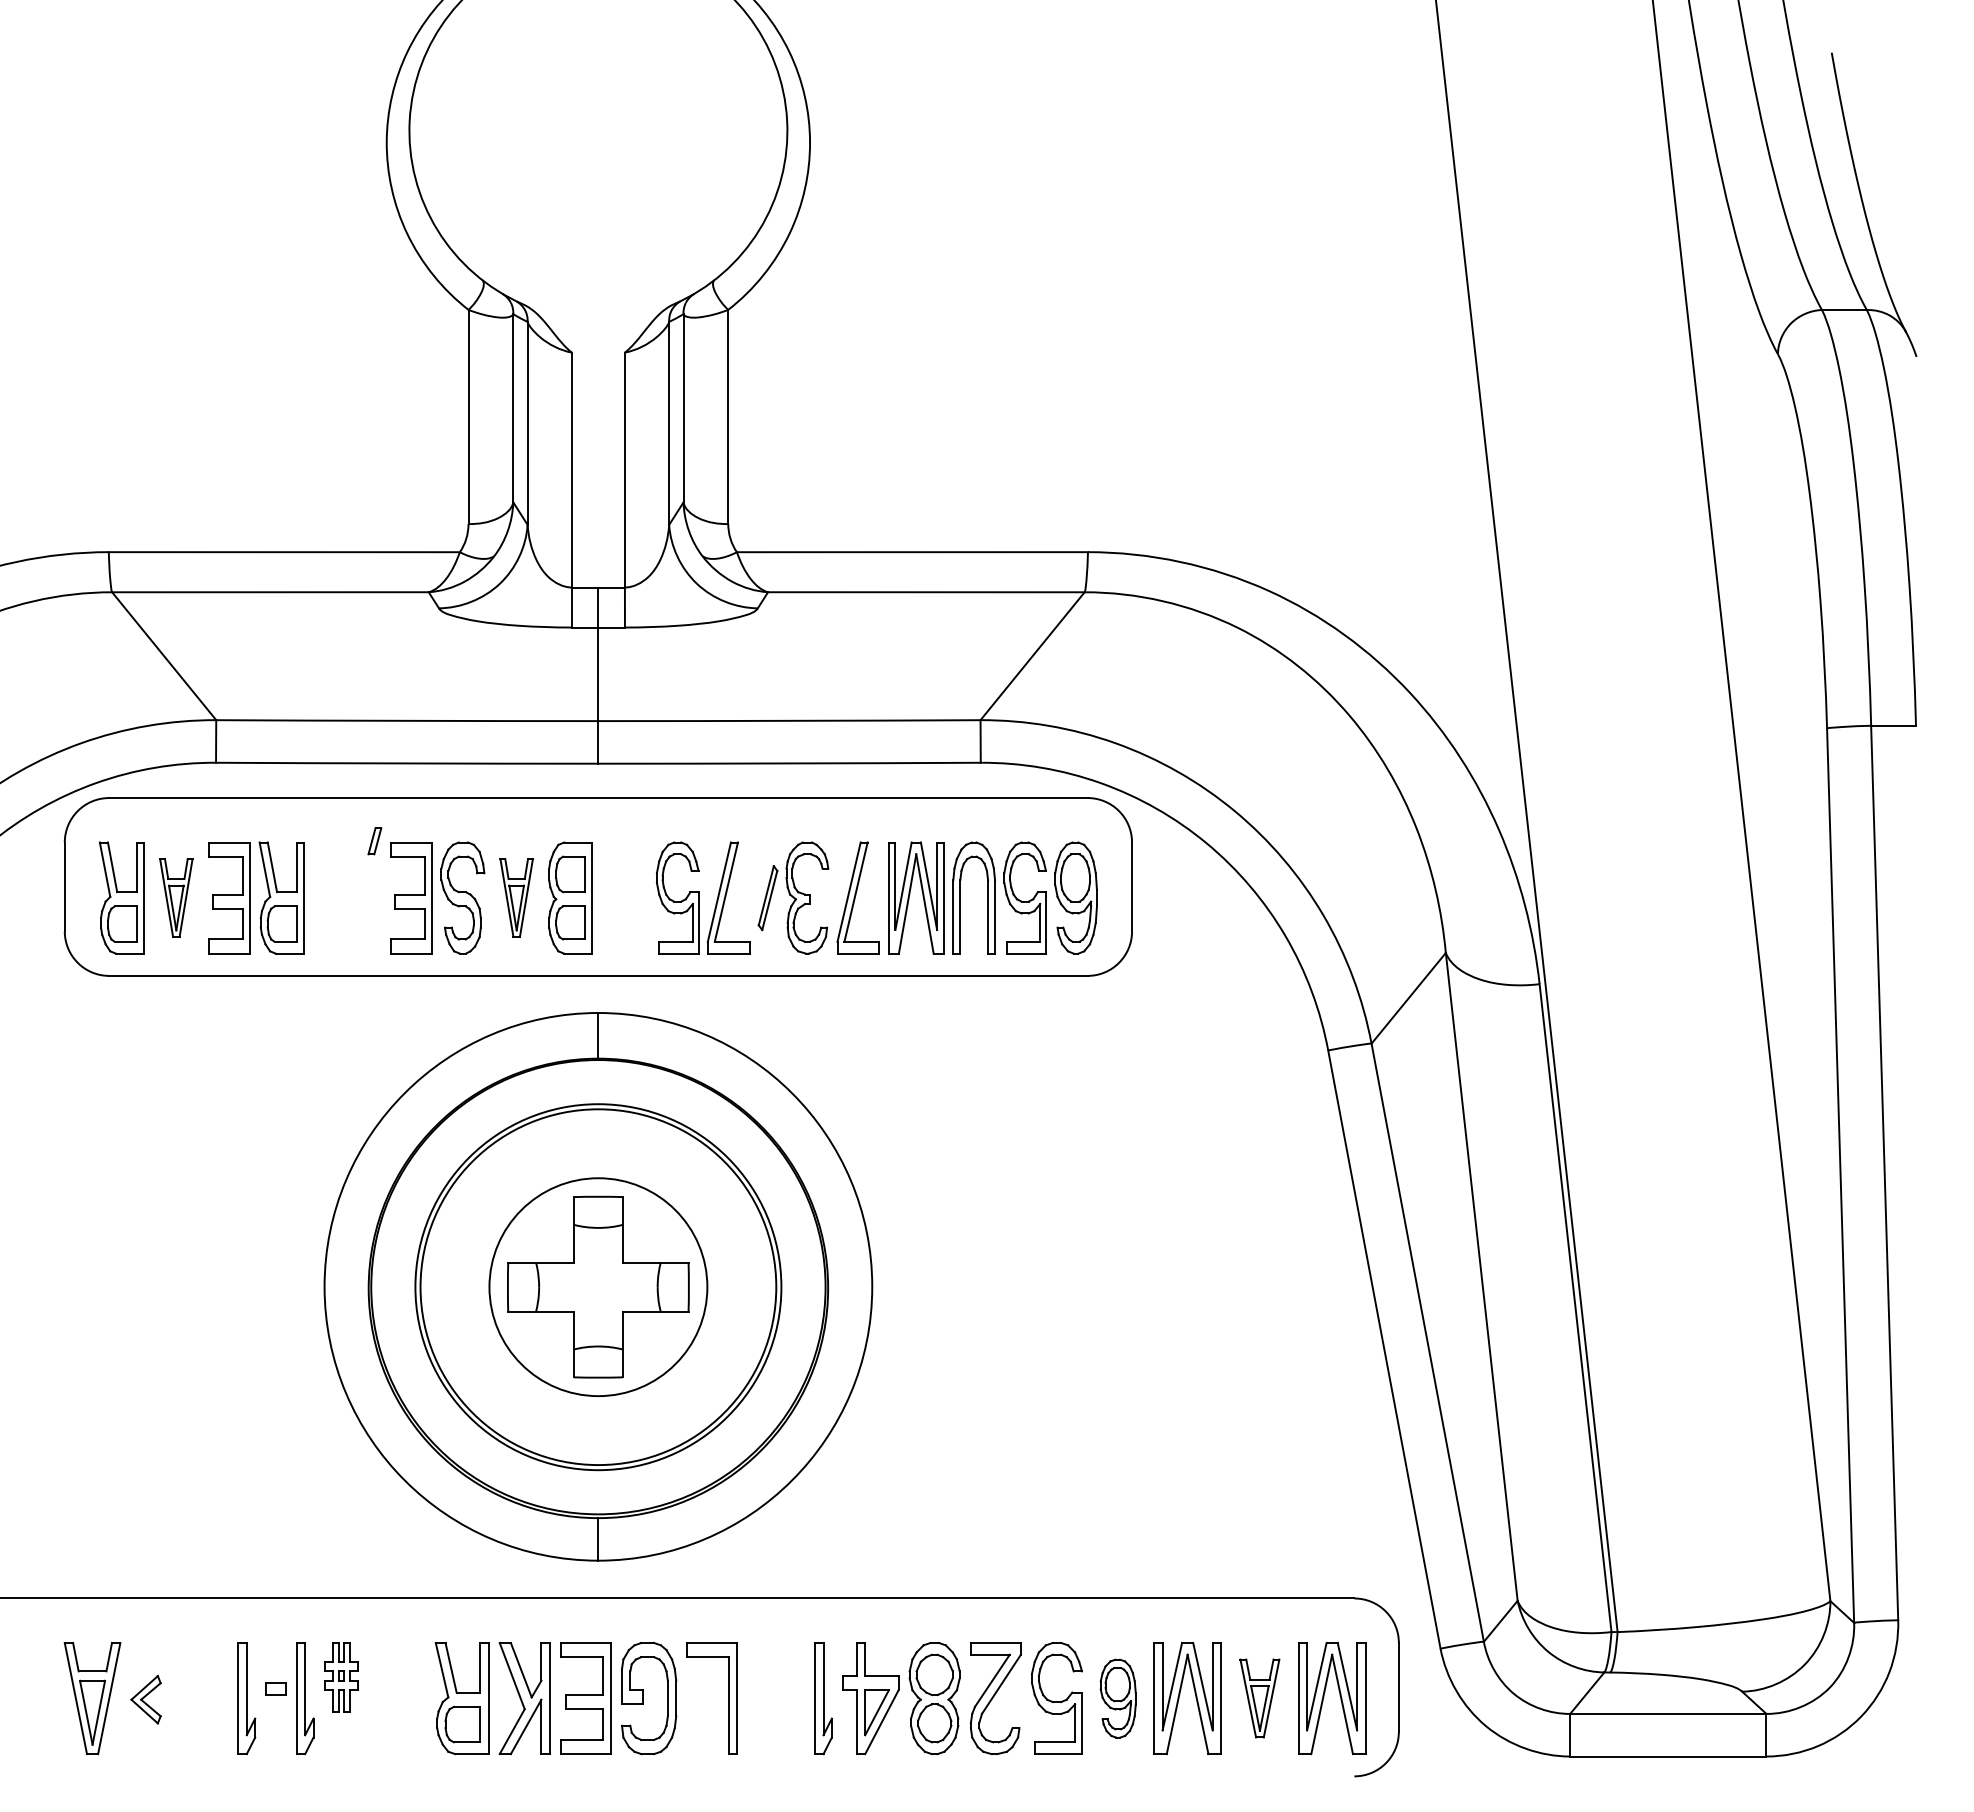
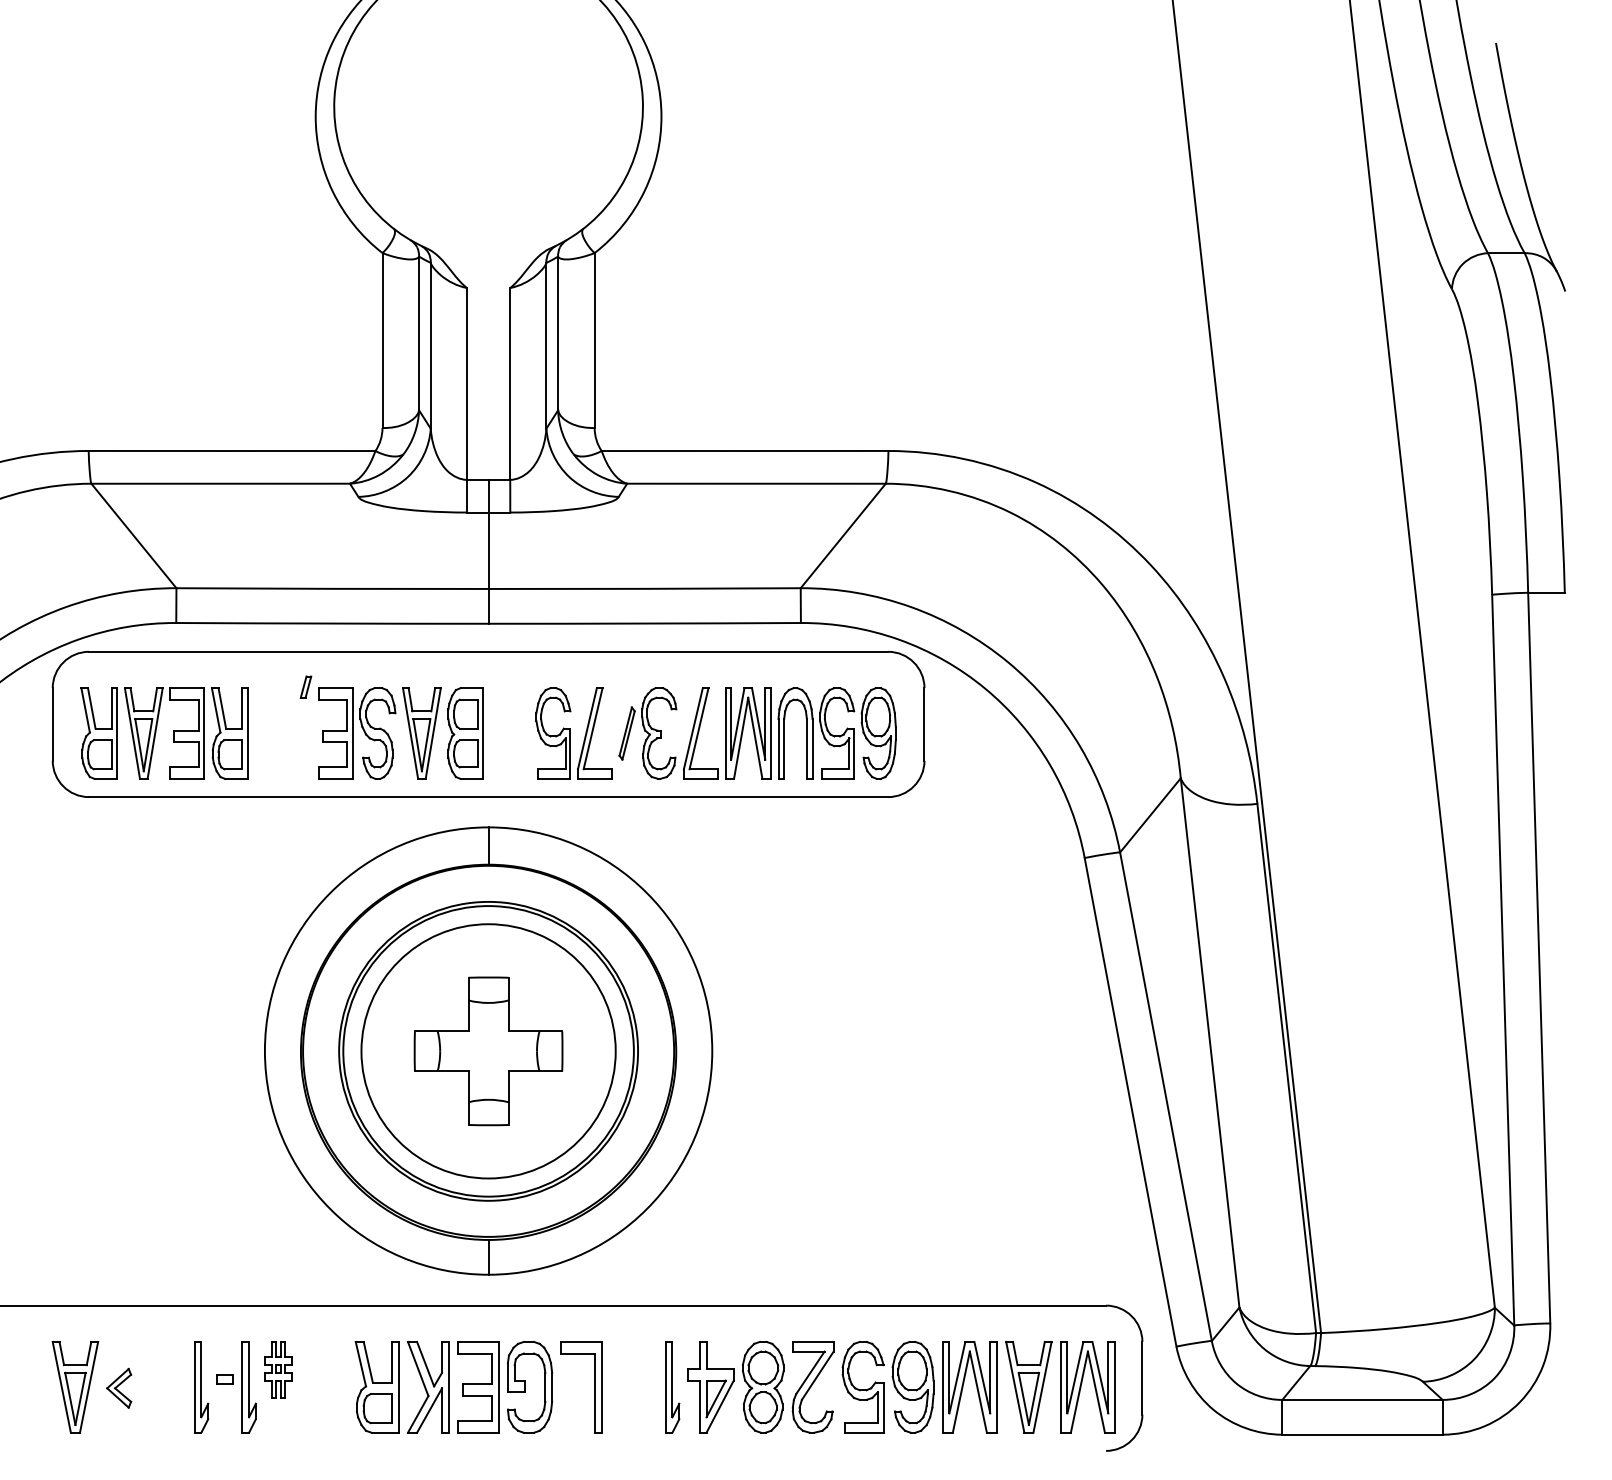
part: (176, 897) -> (143, 733), size x1.43
part: (516, 897) -> (421, 733), size x1.43
circle: (598, 1286) -> (488, 1050), size x1.43
part: (1118, 1698) -> (913, 1387), size x1.43
part: (1259, 1698) -> (1028, 1387), size x1.43

